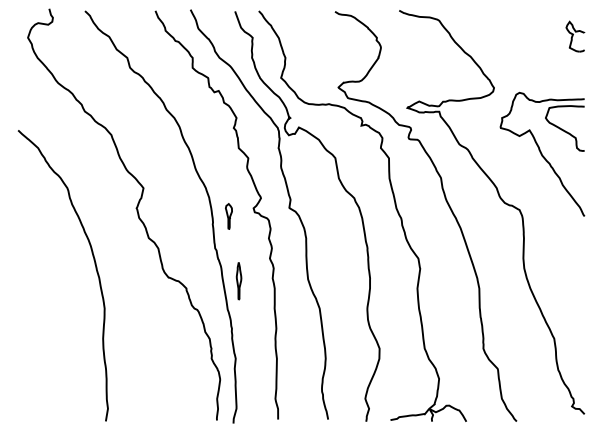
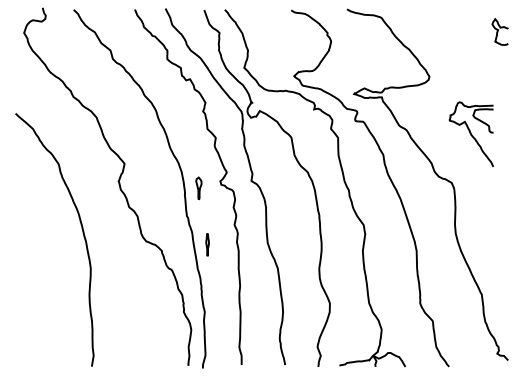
part: (542, 154) -> (471, 134), size x0.6
part: (238, 280) -> (207, 244), size x0.7

